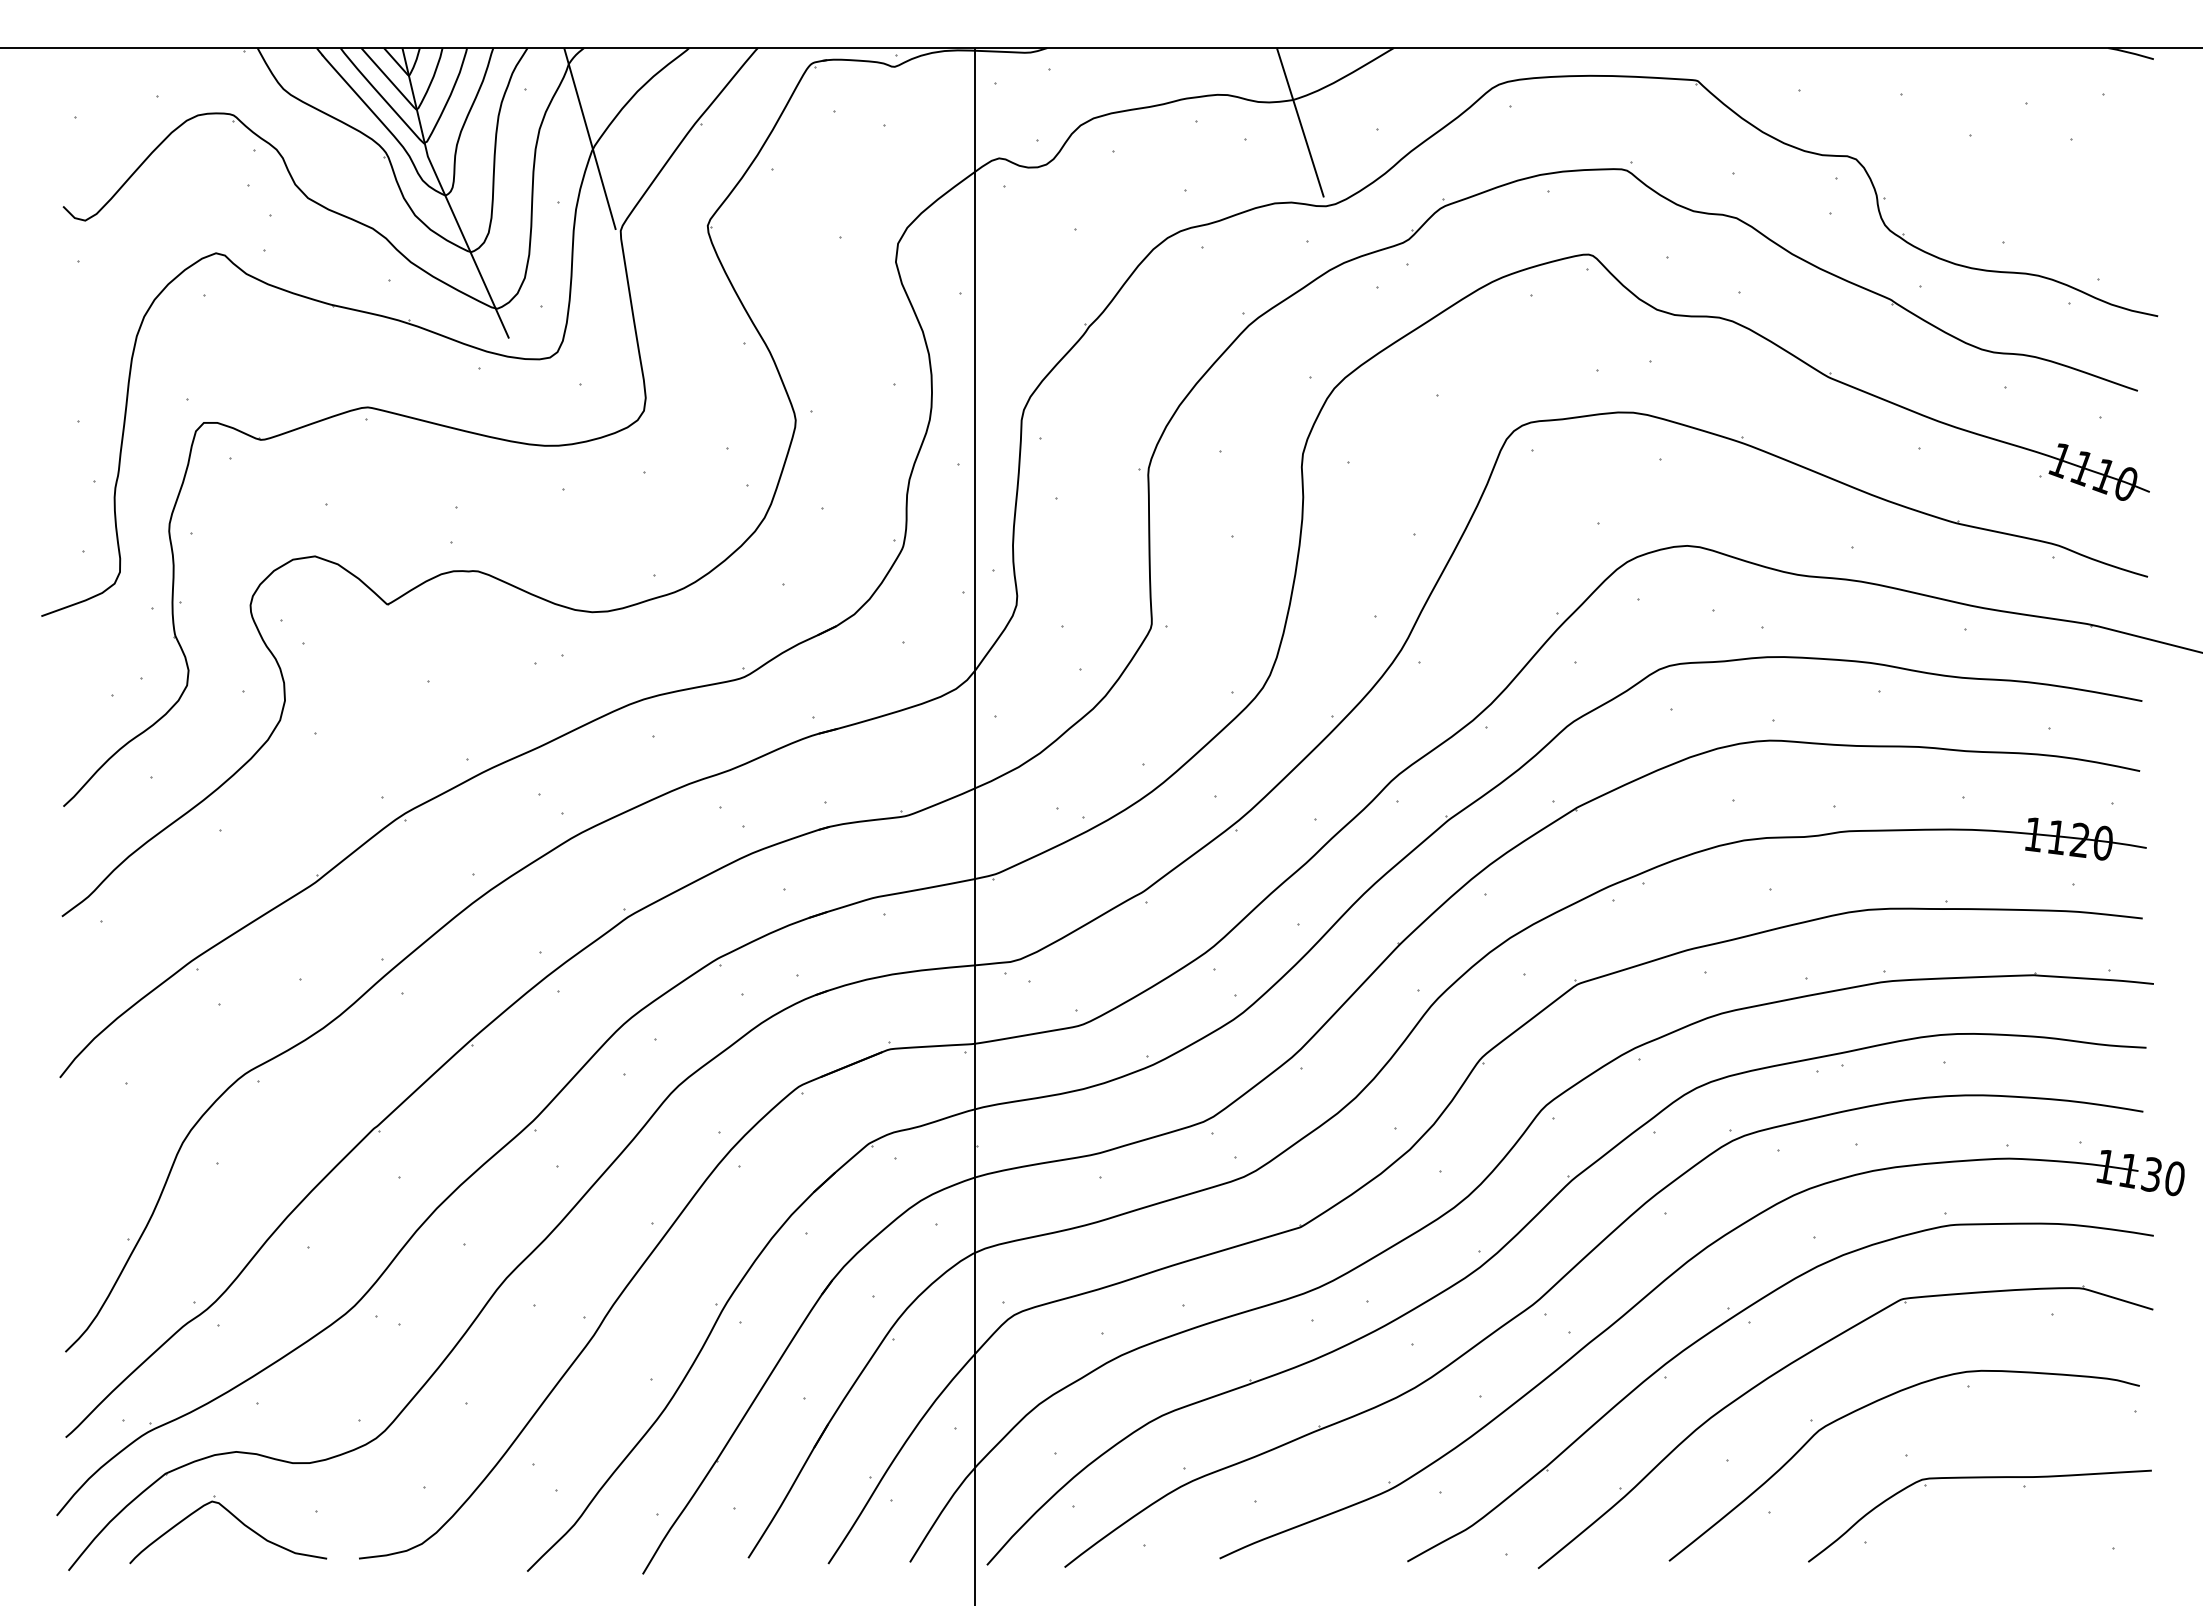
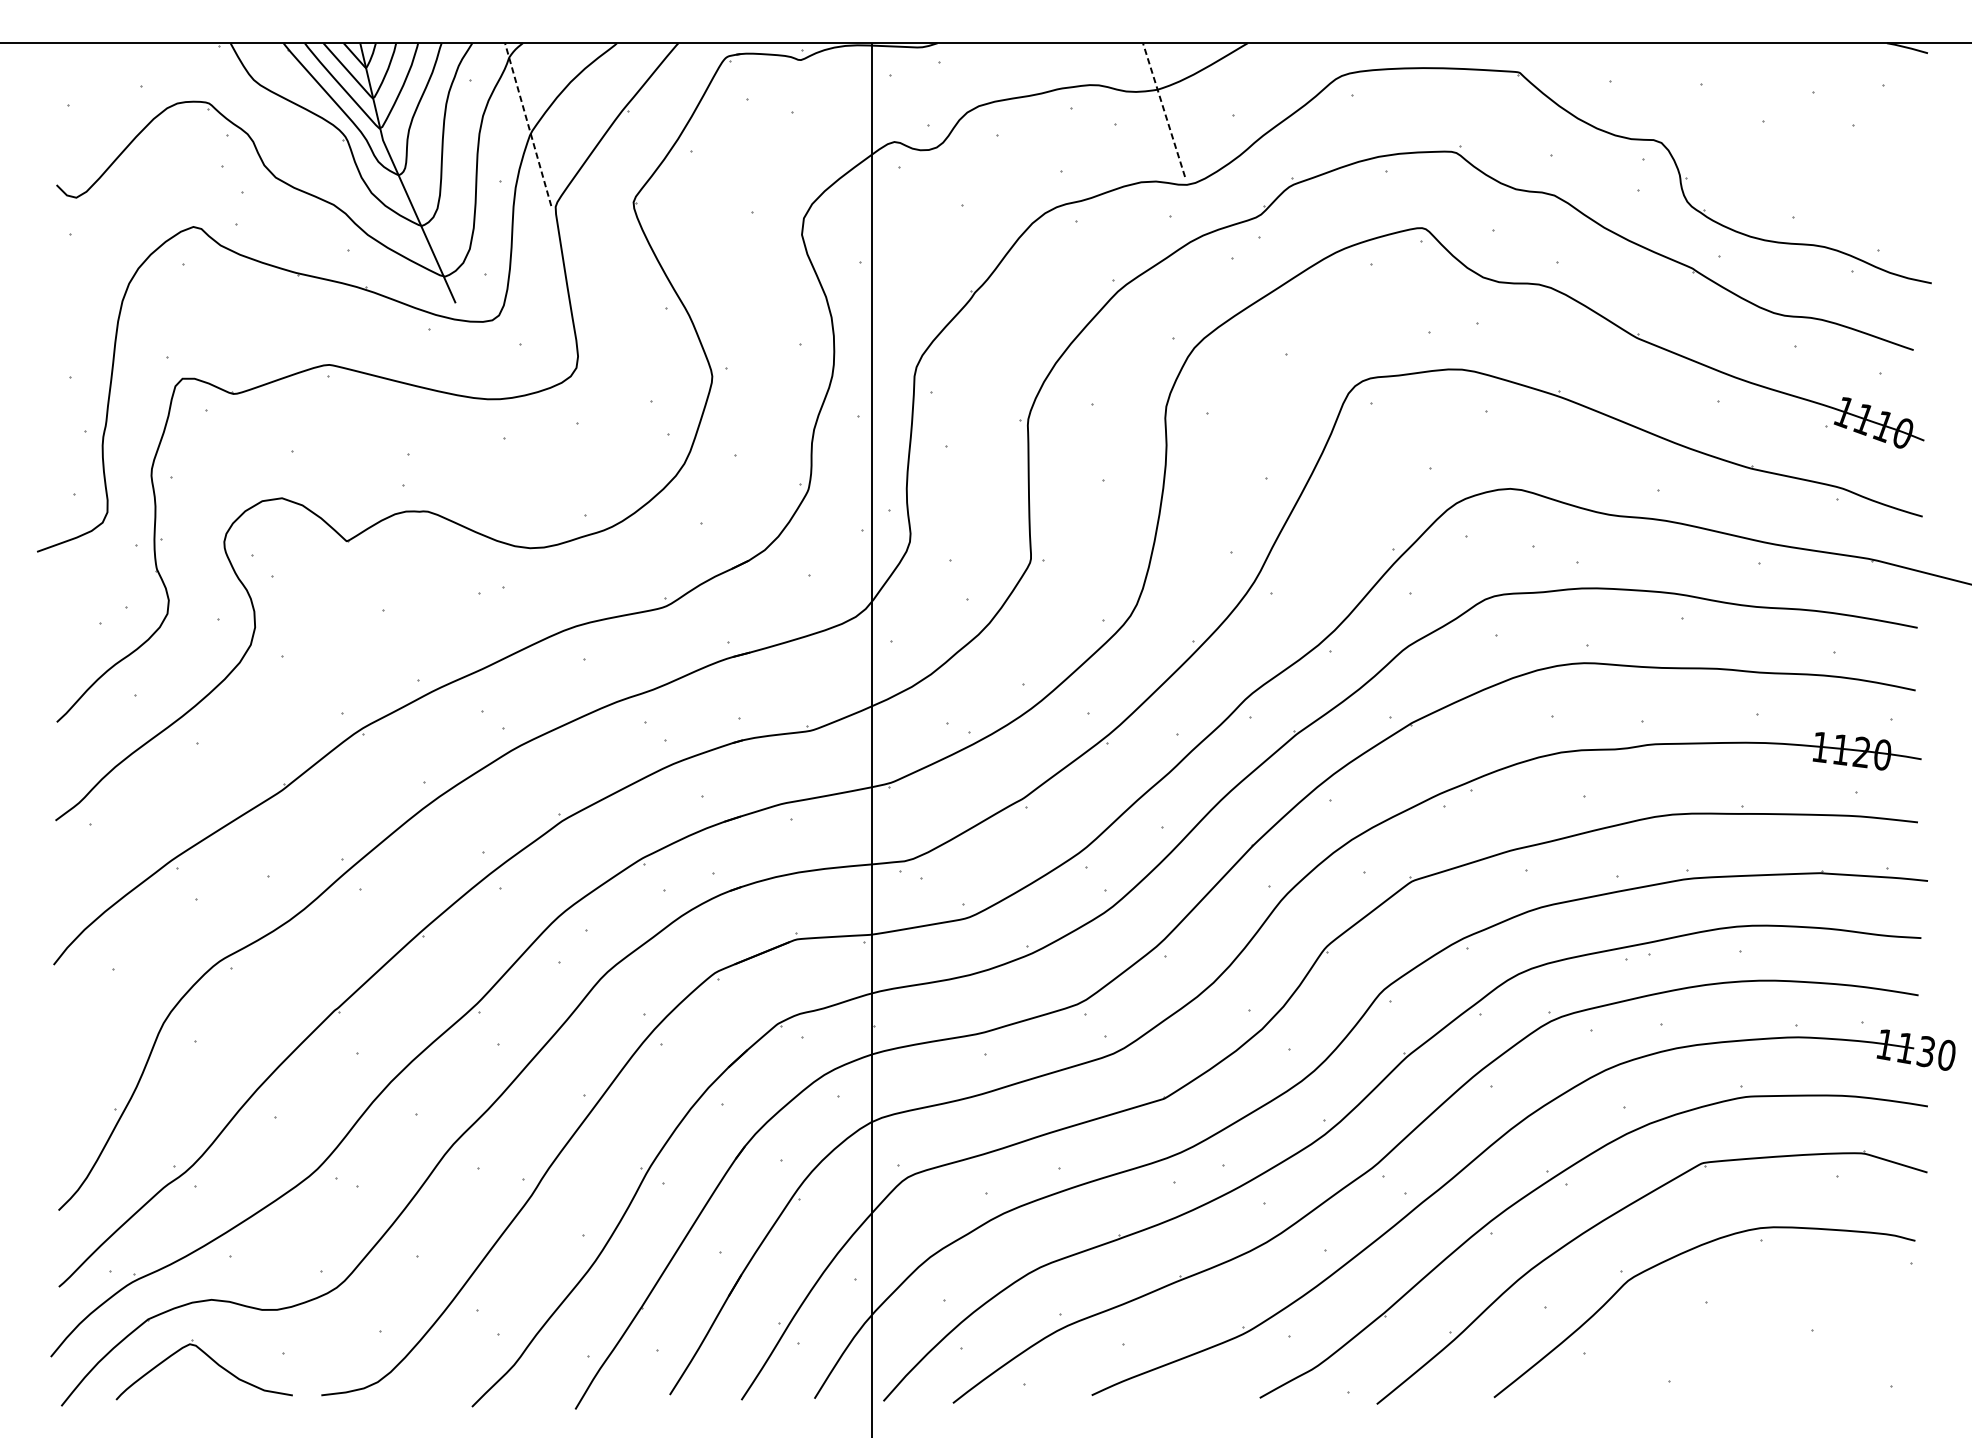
line: (1300, 122) -> (1164, 109), solid -> dashed
line: (590, 139) -> (528, 125), solid -> dashed
part: (1979, 1478) -> (1771, 1323), removed

